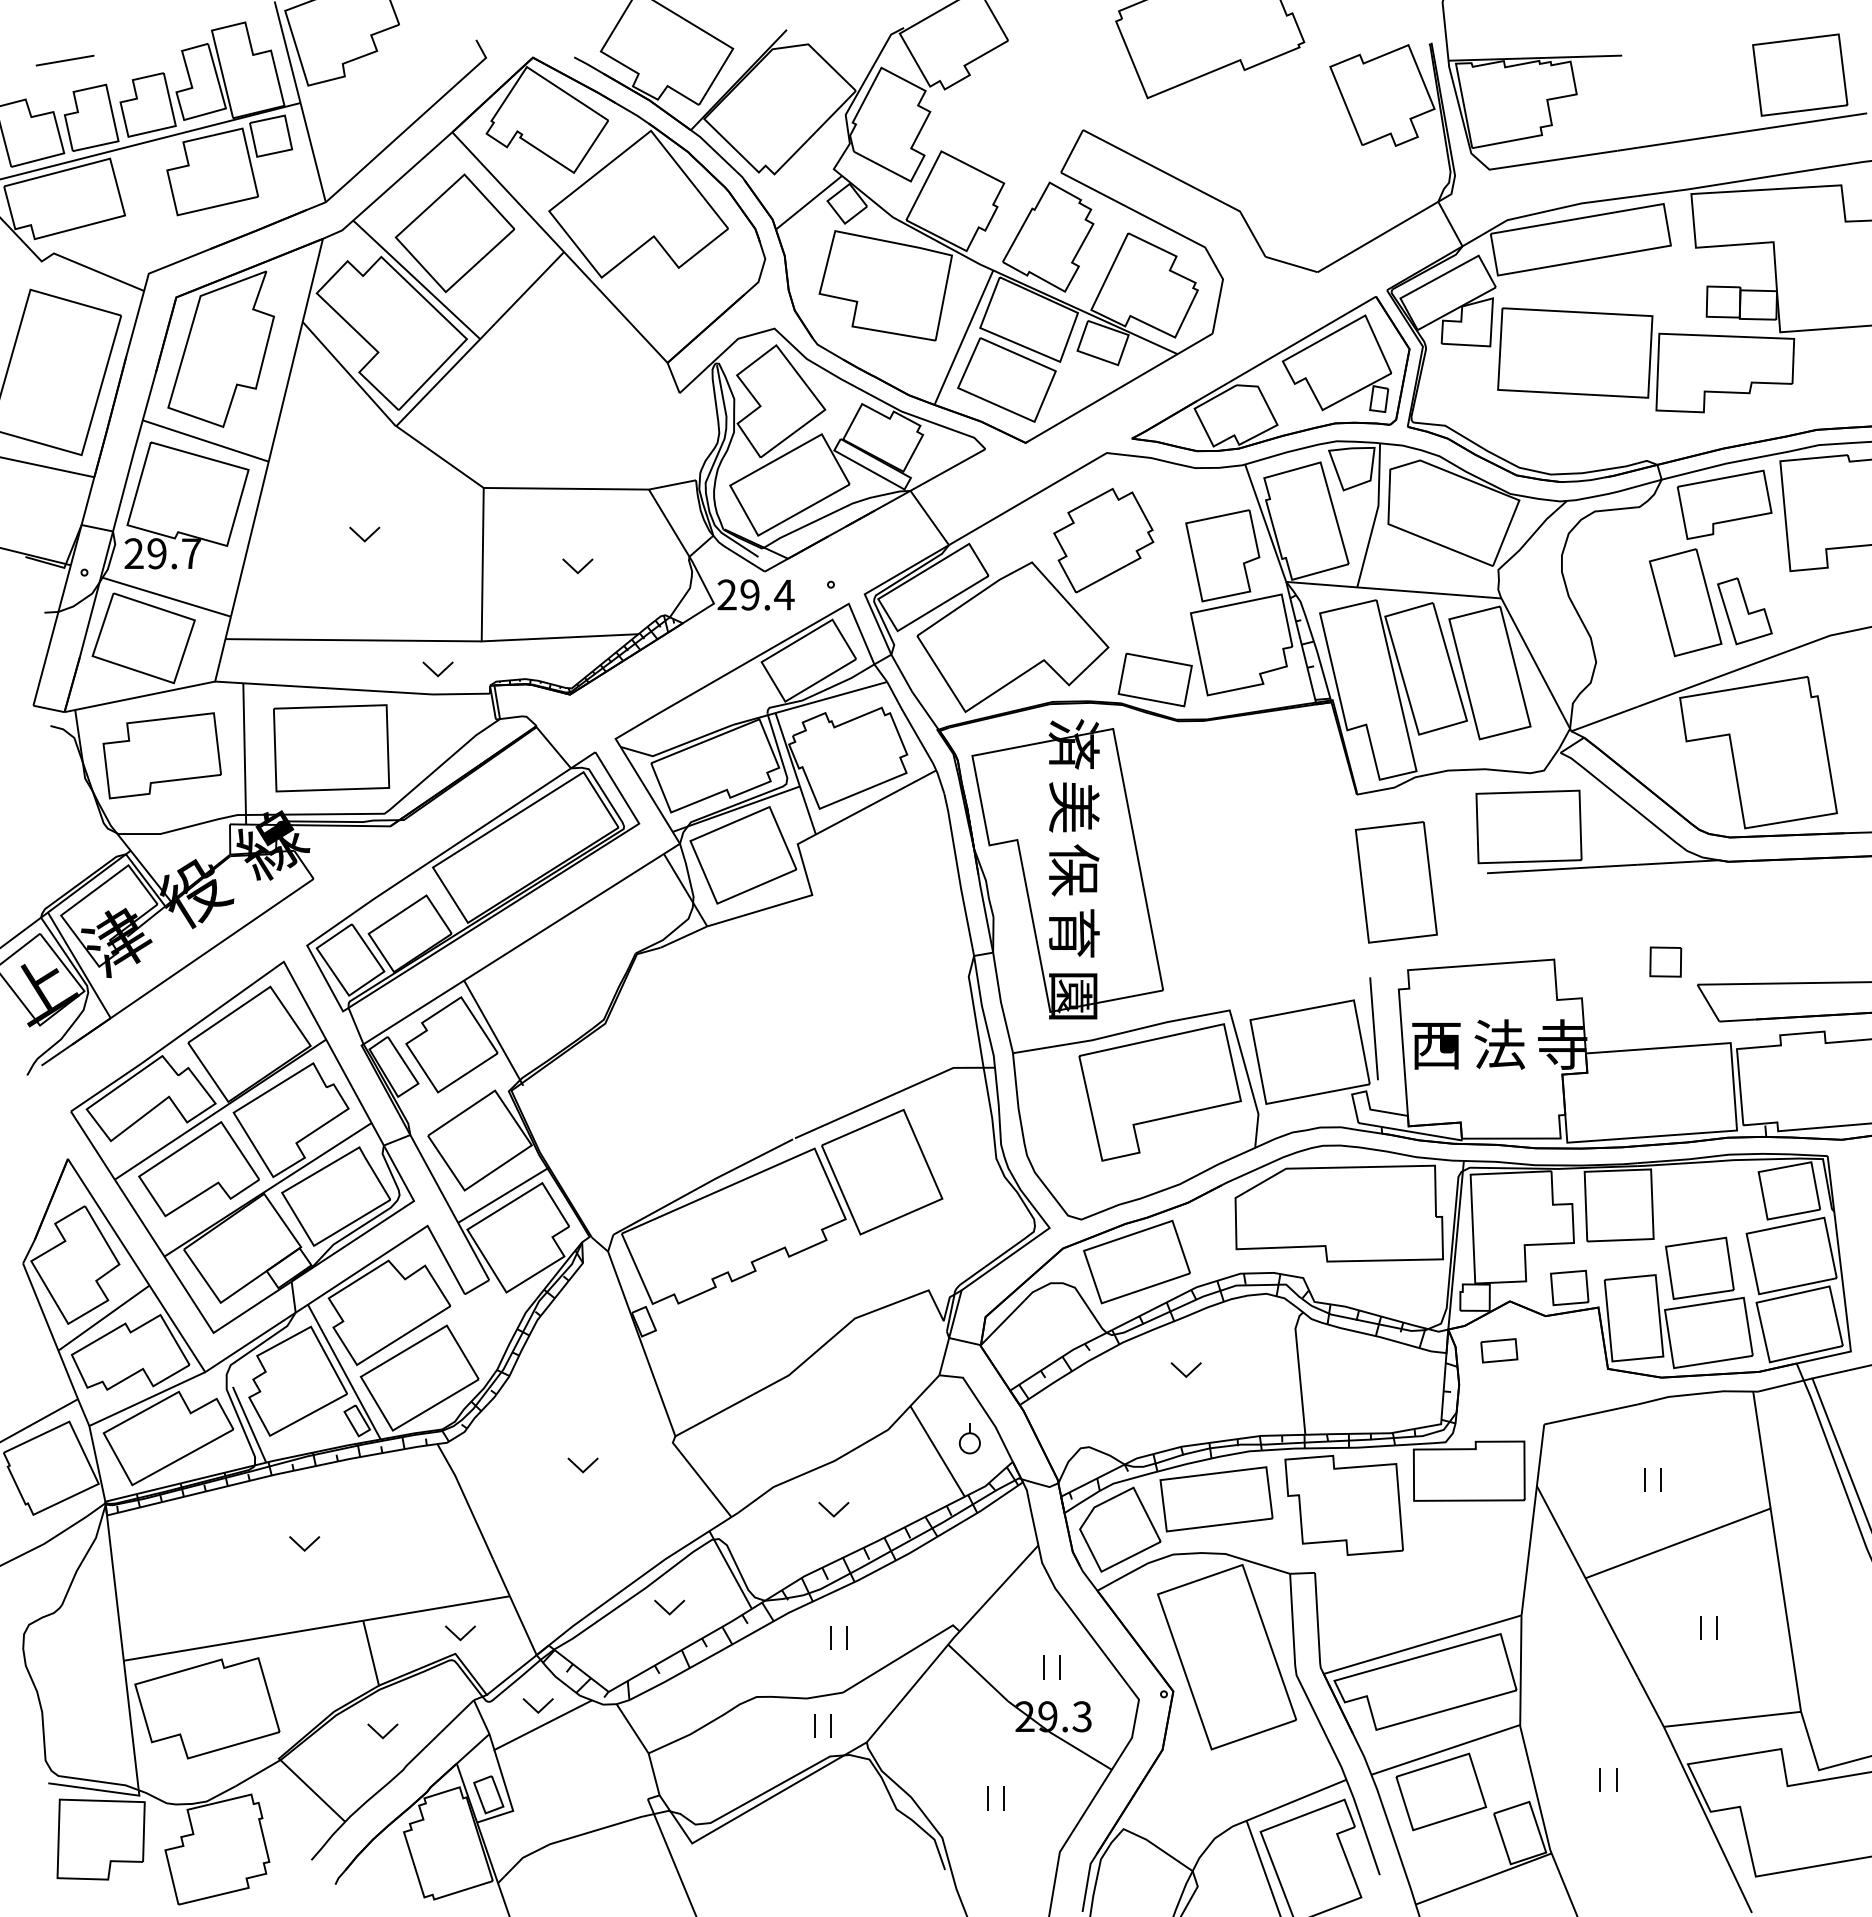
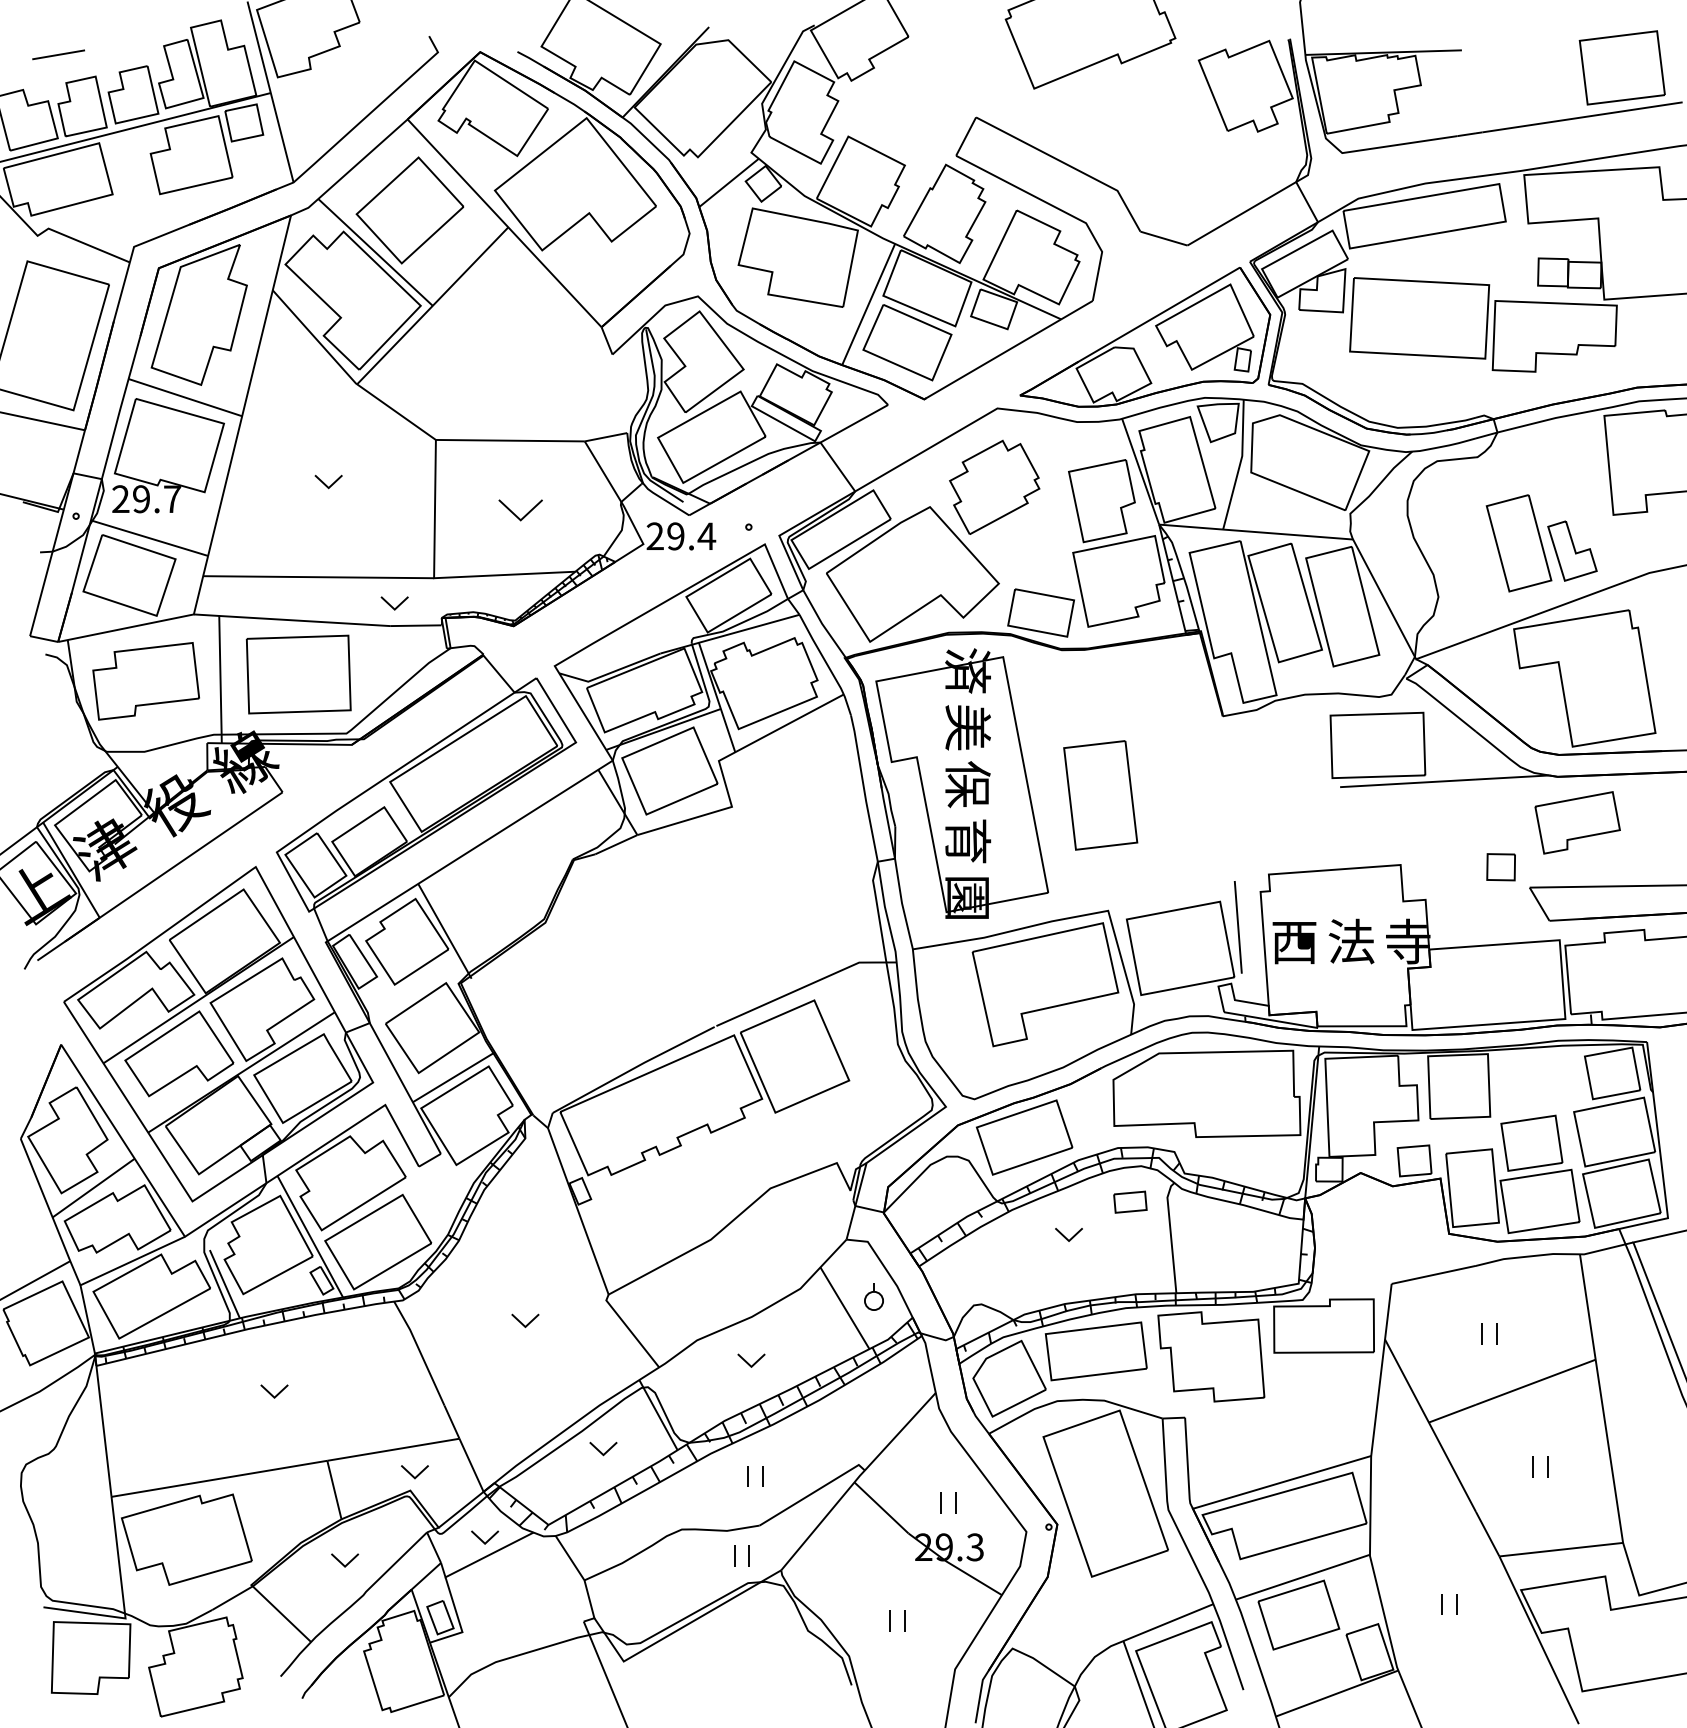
part: (1724, 504) -> (1577, 822), moved
part: (577, 566) -> (520, 510), size x1.6
part: (1395, 882) -> (1099, 795), moved
part: (1499, 1350) -> (1130, 1201), moved

